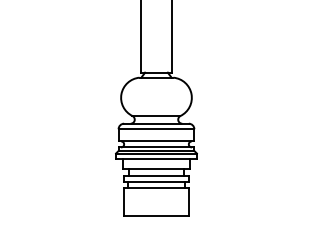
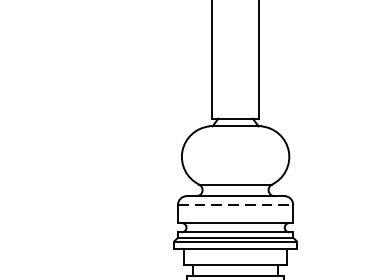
line: (156, 129) -> (235, 205), solid -> dashed

